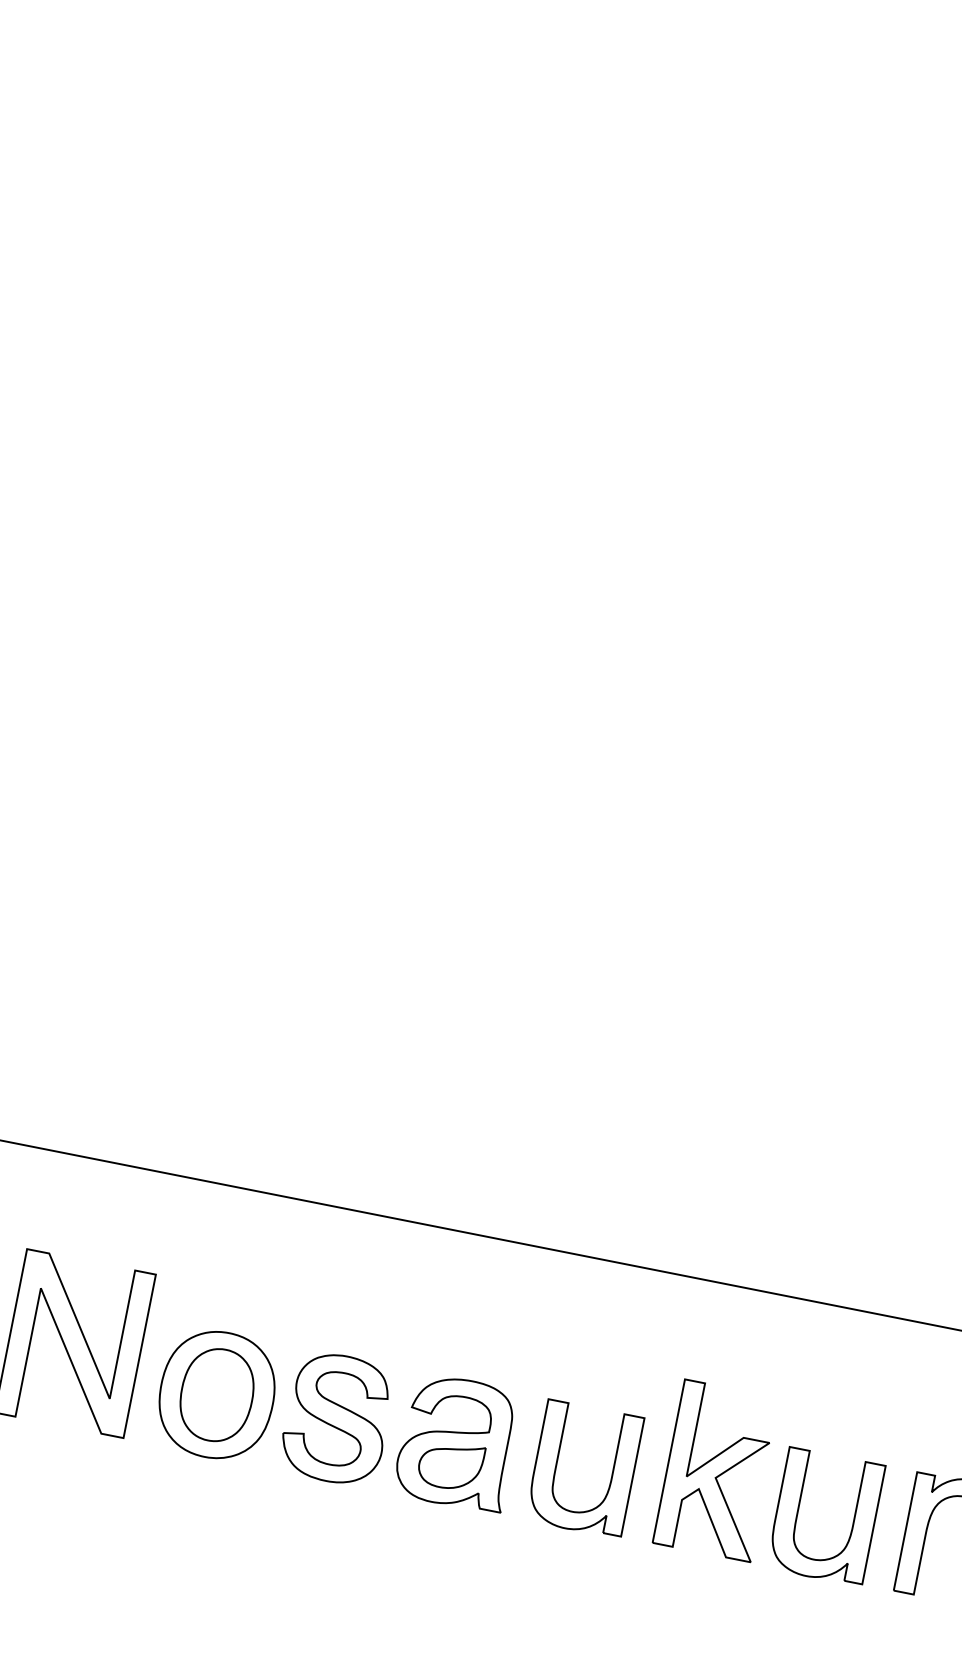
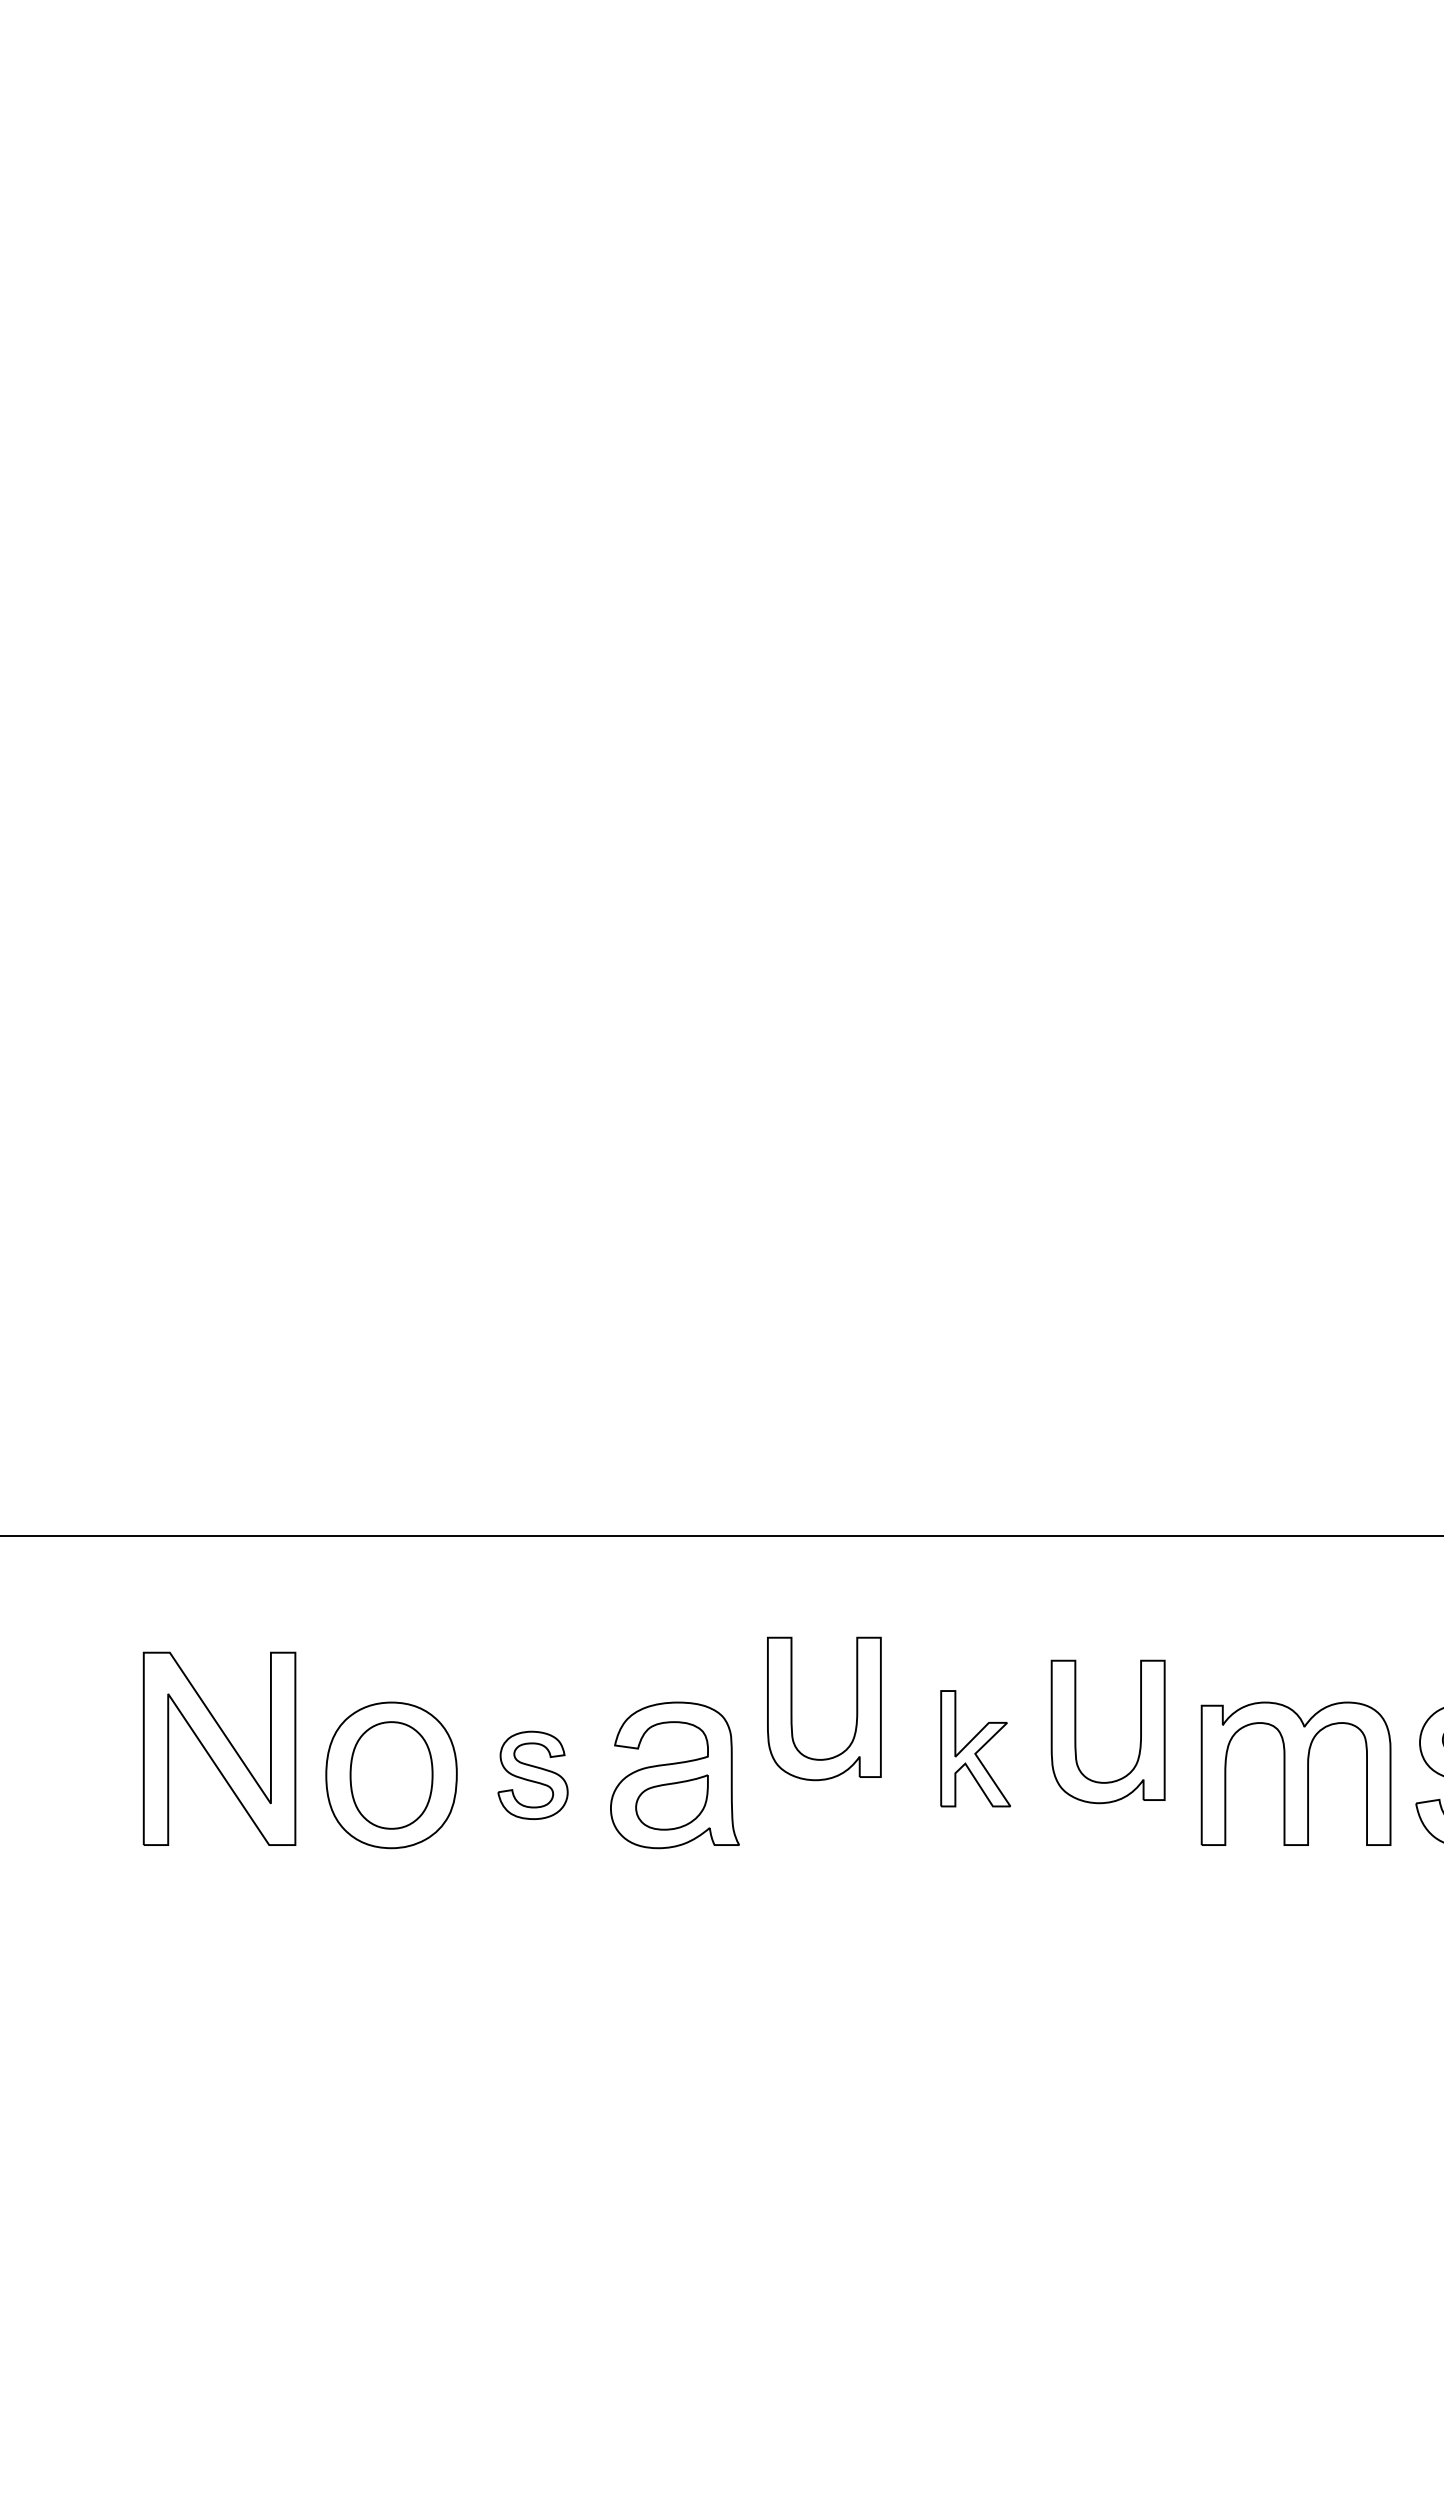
part: (336, 1418) -> (532, 1775), size x0.6
part: (557, 1463) -> (792, 1708), moved
part: (717, 1470) -> (975, 1748), size x0.6
part: (798, 1511) -> (1076, 1731), moved

